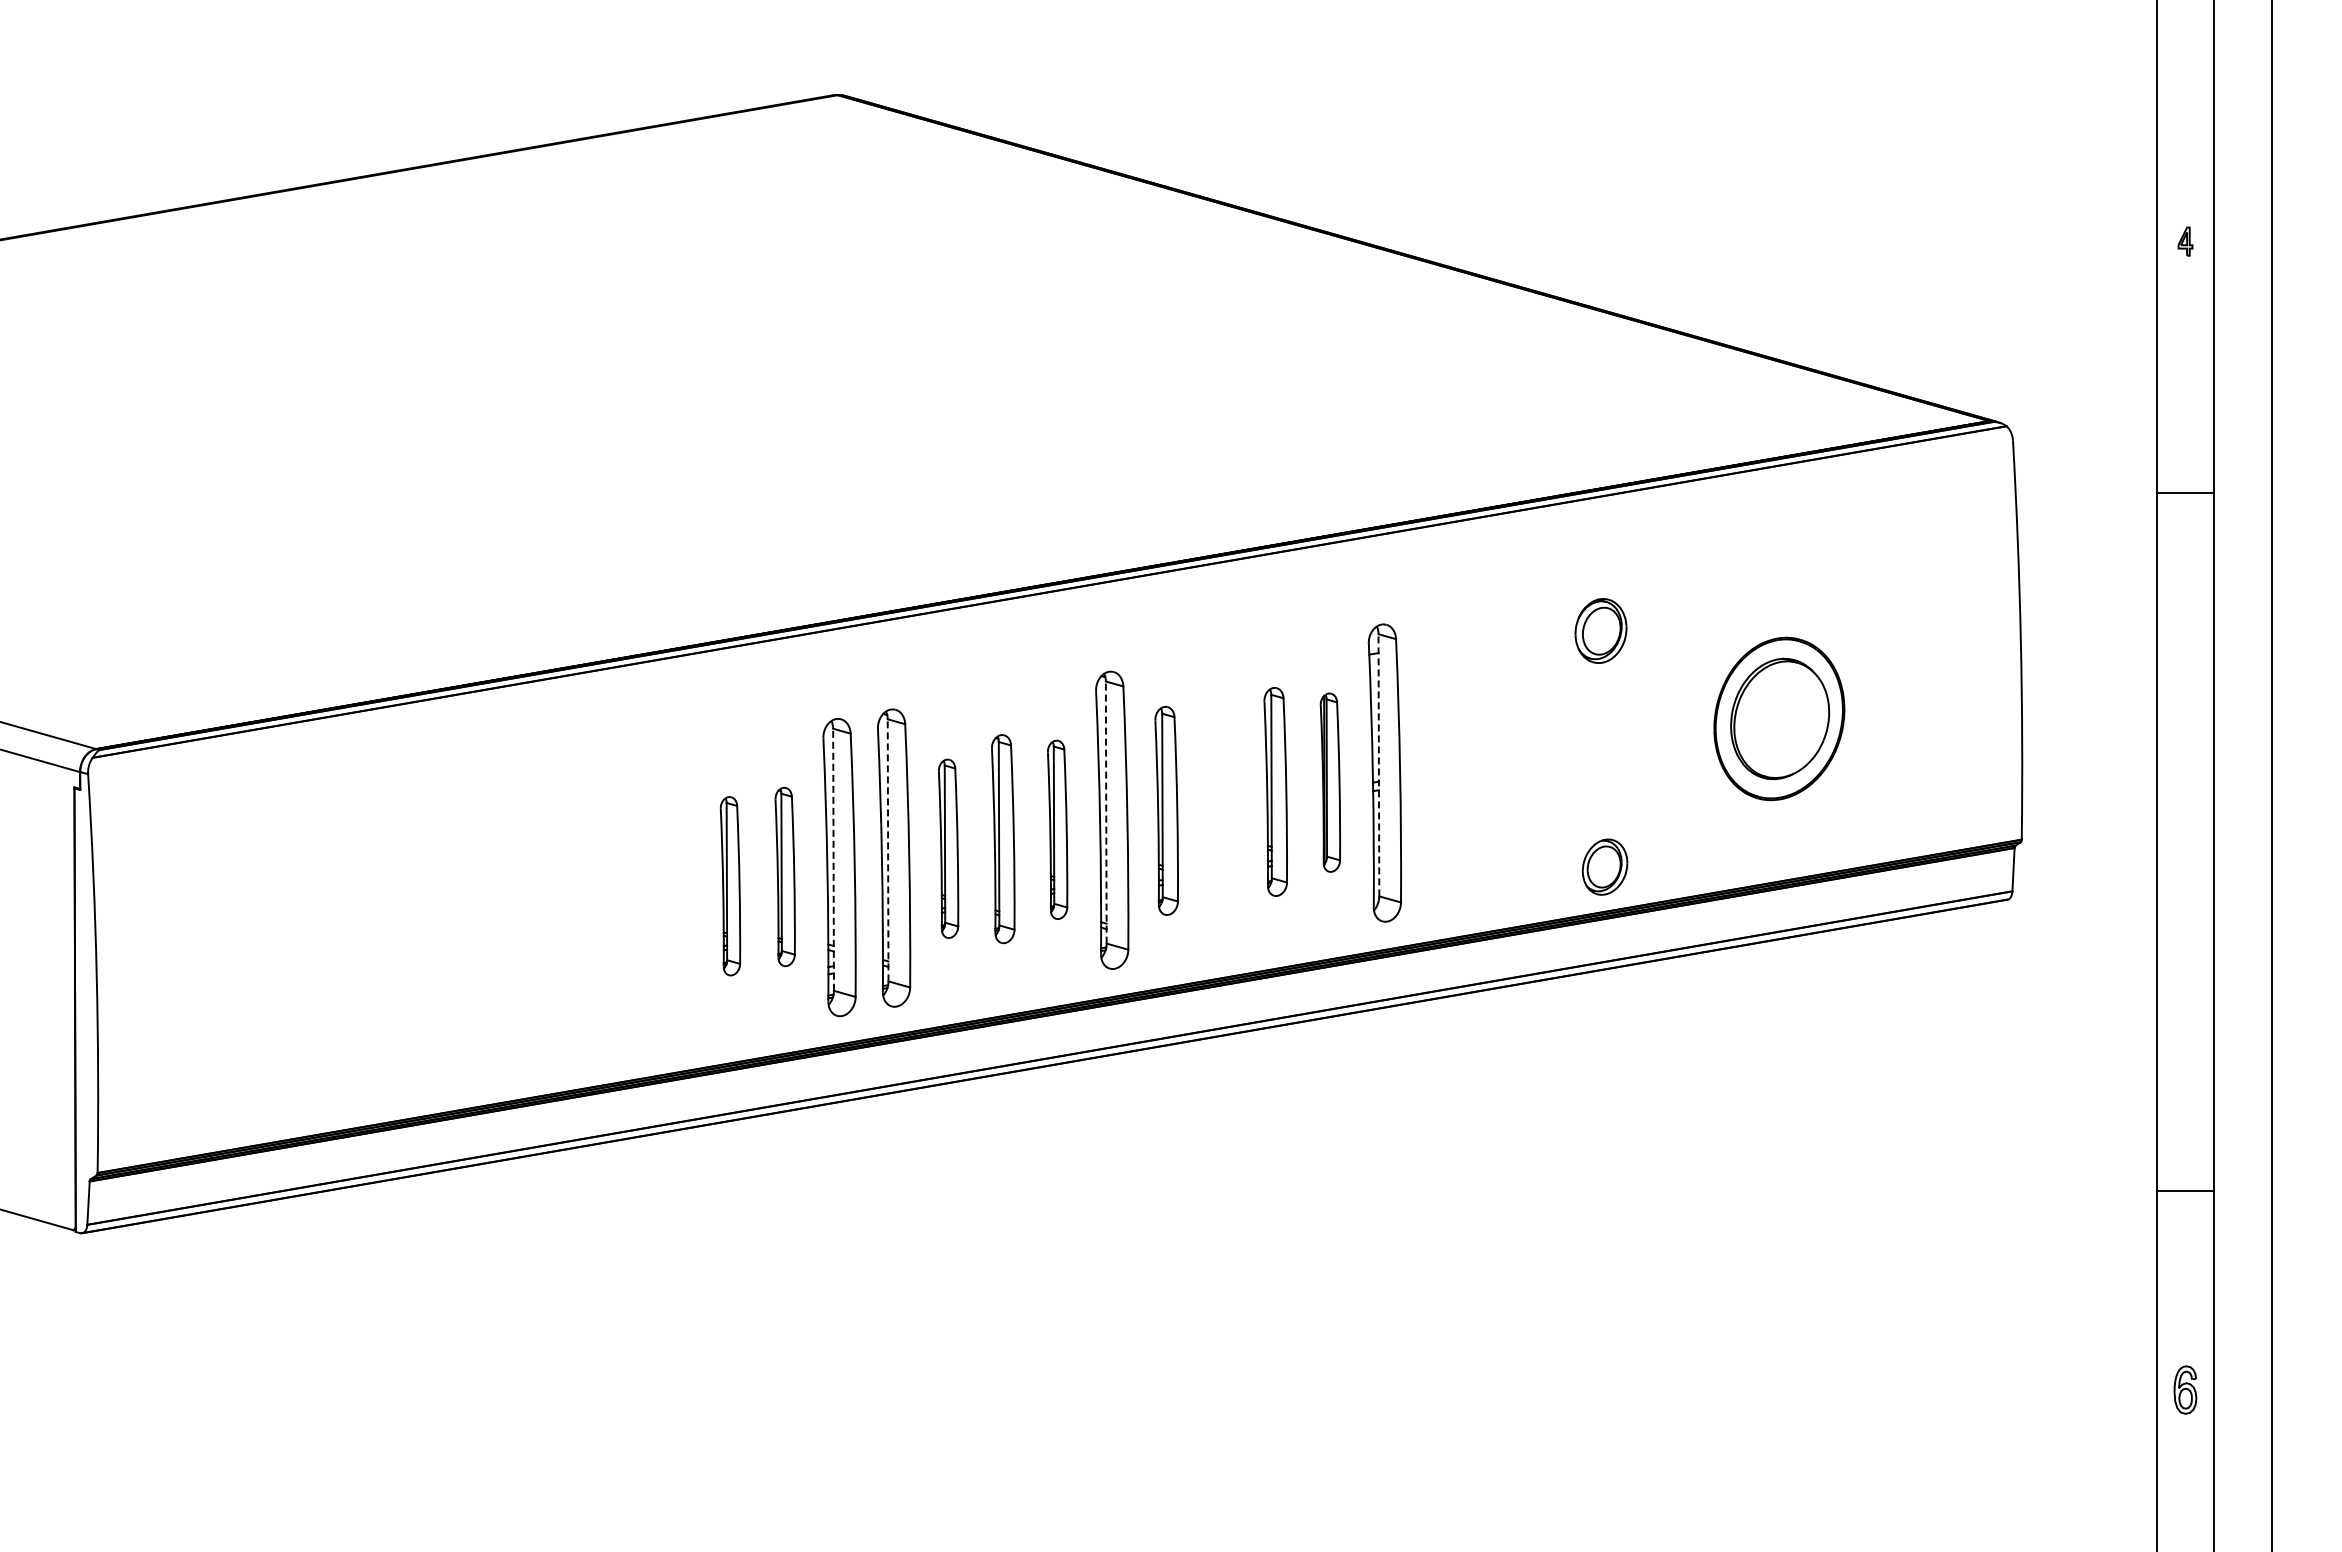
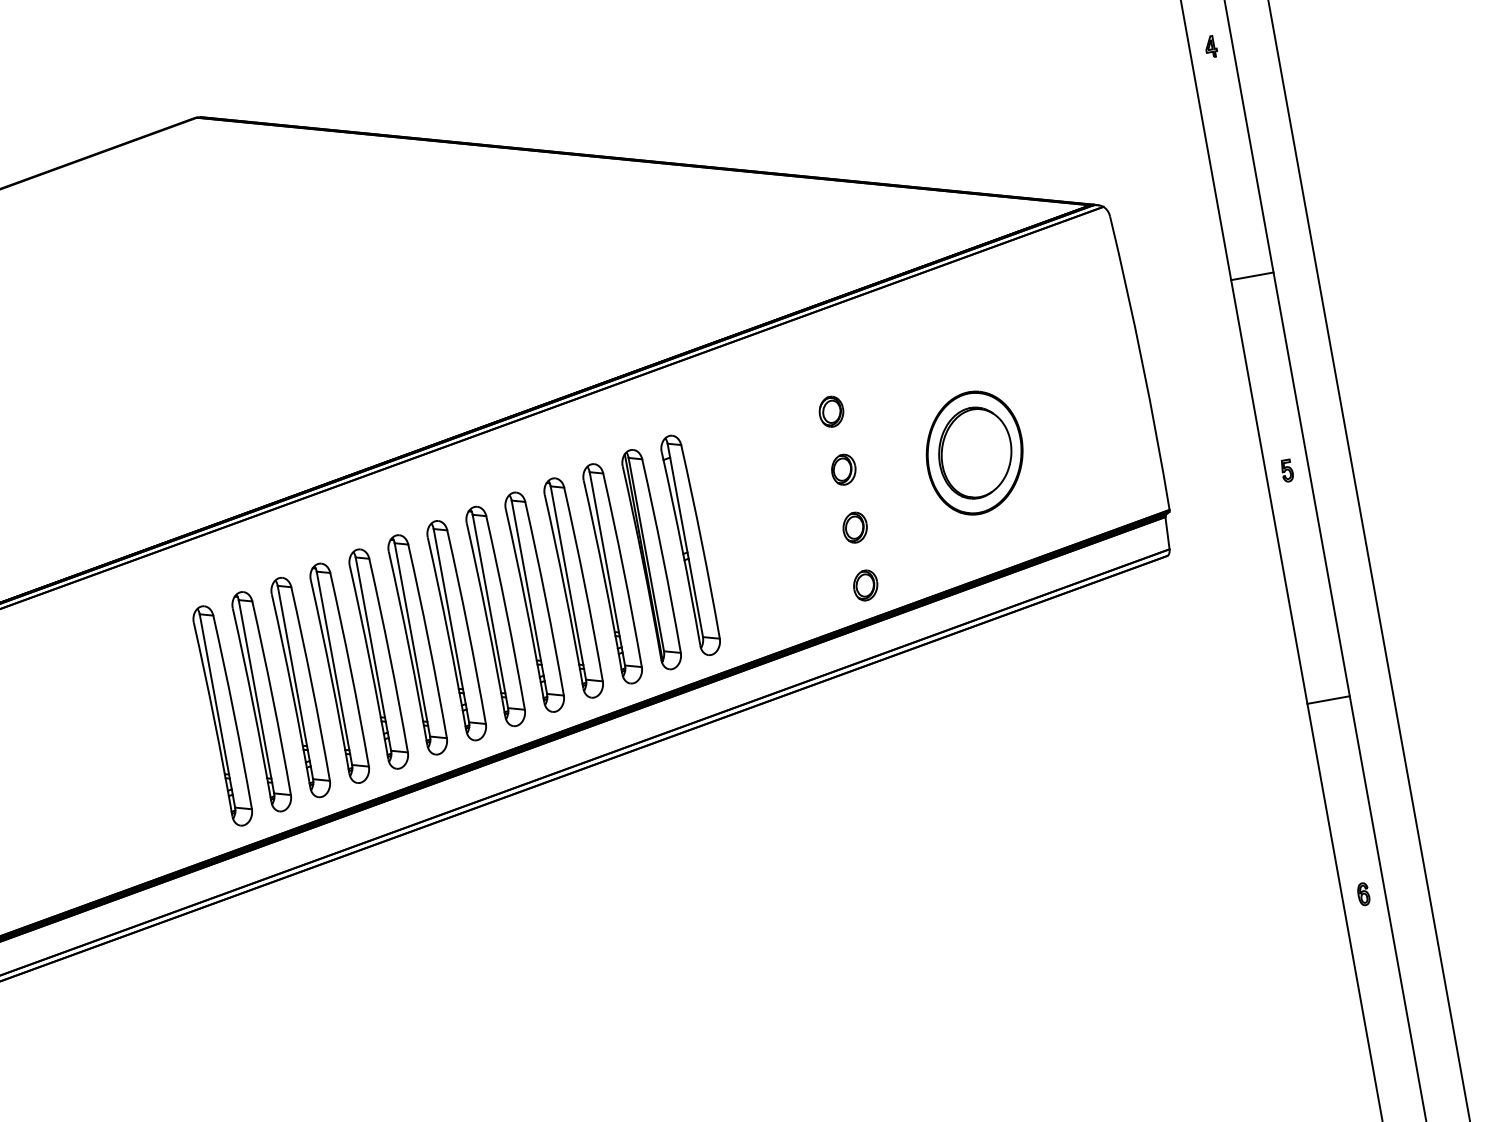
line: (2185, 492) -> (1252, 276), moved
part: (1601, 630) -> (831, 411), size x0.62
part: (1603, 709) -> (843, 469), added
line: (1378, 764) -> (684, 539), dashed -> solid
part: (1330, 782) -> (651, 559), size x1.67
part: (1604, 788) -> (854, 527), added
part: (1275, 791) -> (612, 573), size x1.43
part: (1221, 800) -> (573, 587), added
part: (1166, 810) -> (534, 601), size x1.43
line: (1106, 812) -> (490, 611), dashed -> solid
part: (2185, 815) -> (1287, 470), added
part: (1057, 829) -> (456, 630), size x1.67
part: (1003, 838) -> (418, 644), size x1.43
part: (948, 848) -> (378, 658), size x1.67
line: (888, 849) -> (334, 667), dashed -> solid
line: (833, 859) -> (295, 682), dashed -> solid
part: (1604, 866) -> (865, 585), size x0.71
part: (785, 876) -> (262, 701), size x1.67
part: (730, 885) -> (222, 715), size x1.67
line: (2185, 1190) -> (1328, 699), moved
part: (2185, 1389) -> (1363, 893), size x0.62

